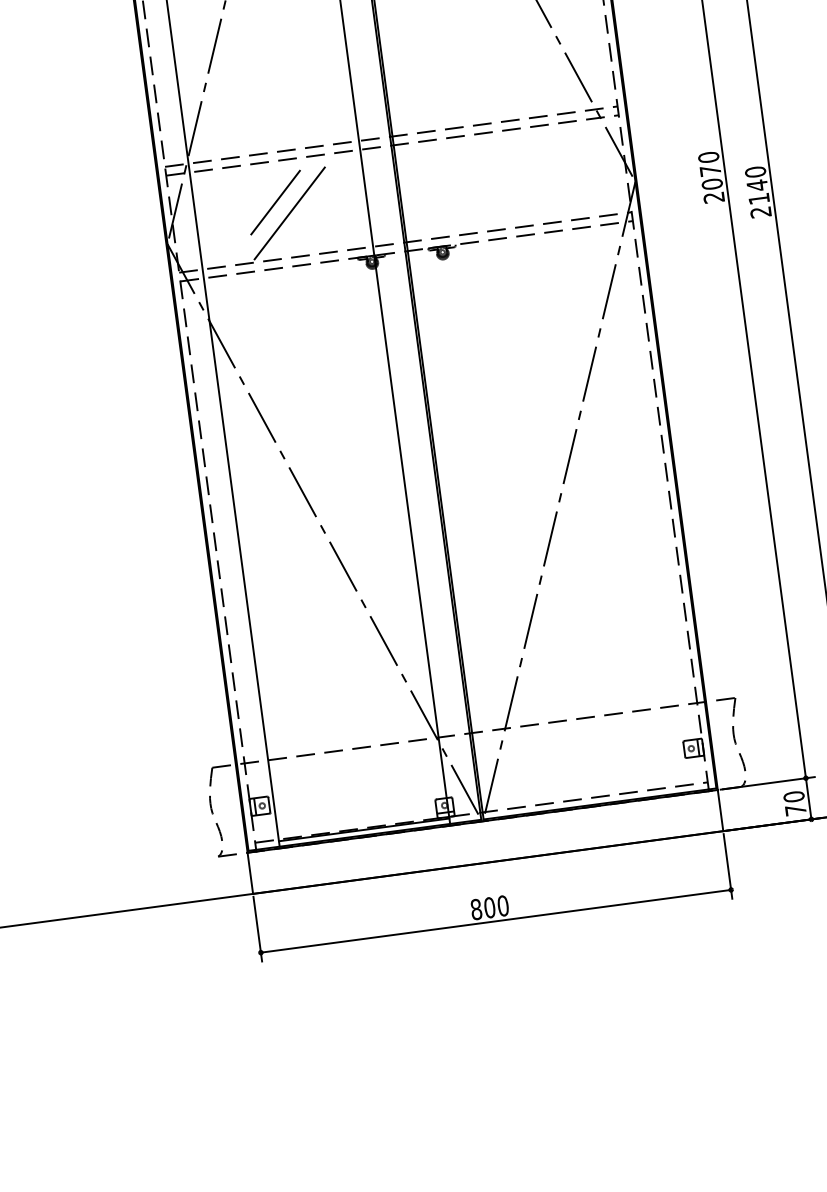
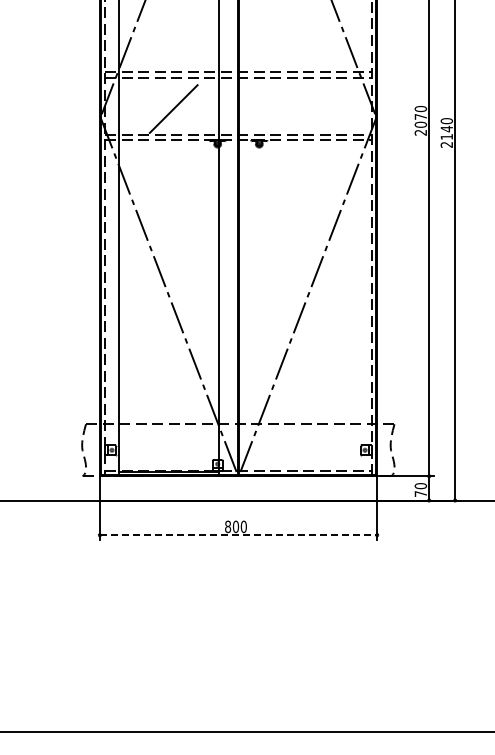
line: (274, 202) -> (165, 101), removed
line: (496, 921) -> (238, 535), solid -> dashed

